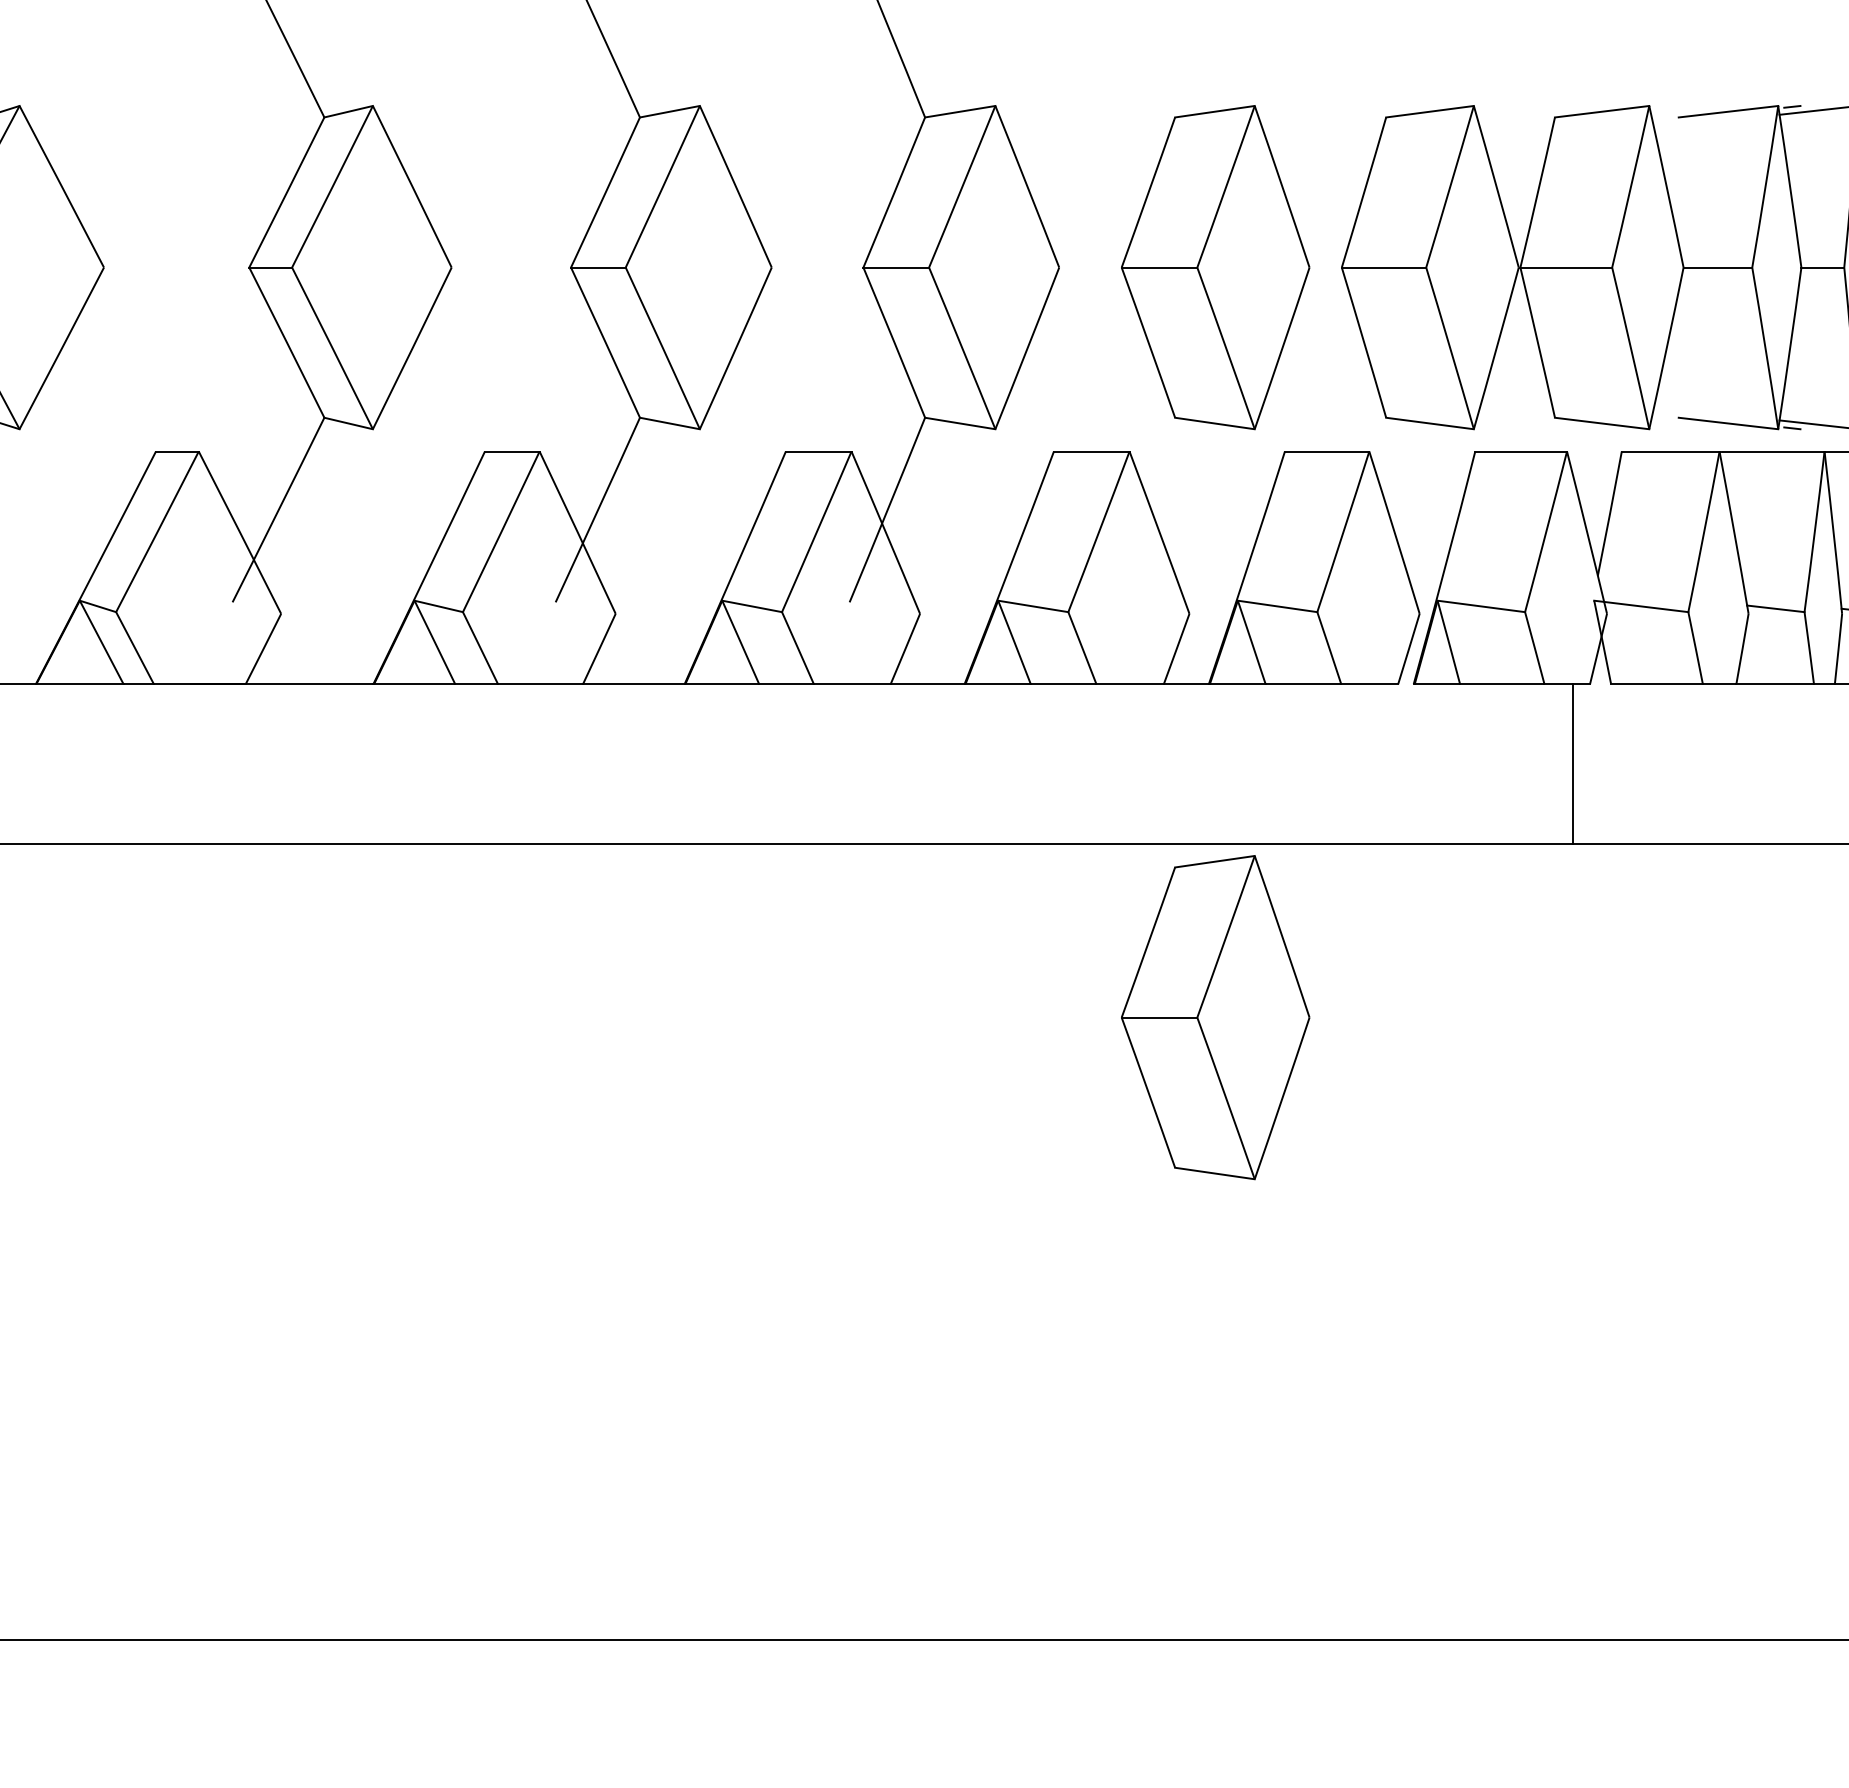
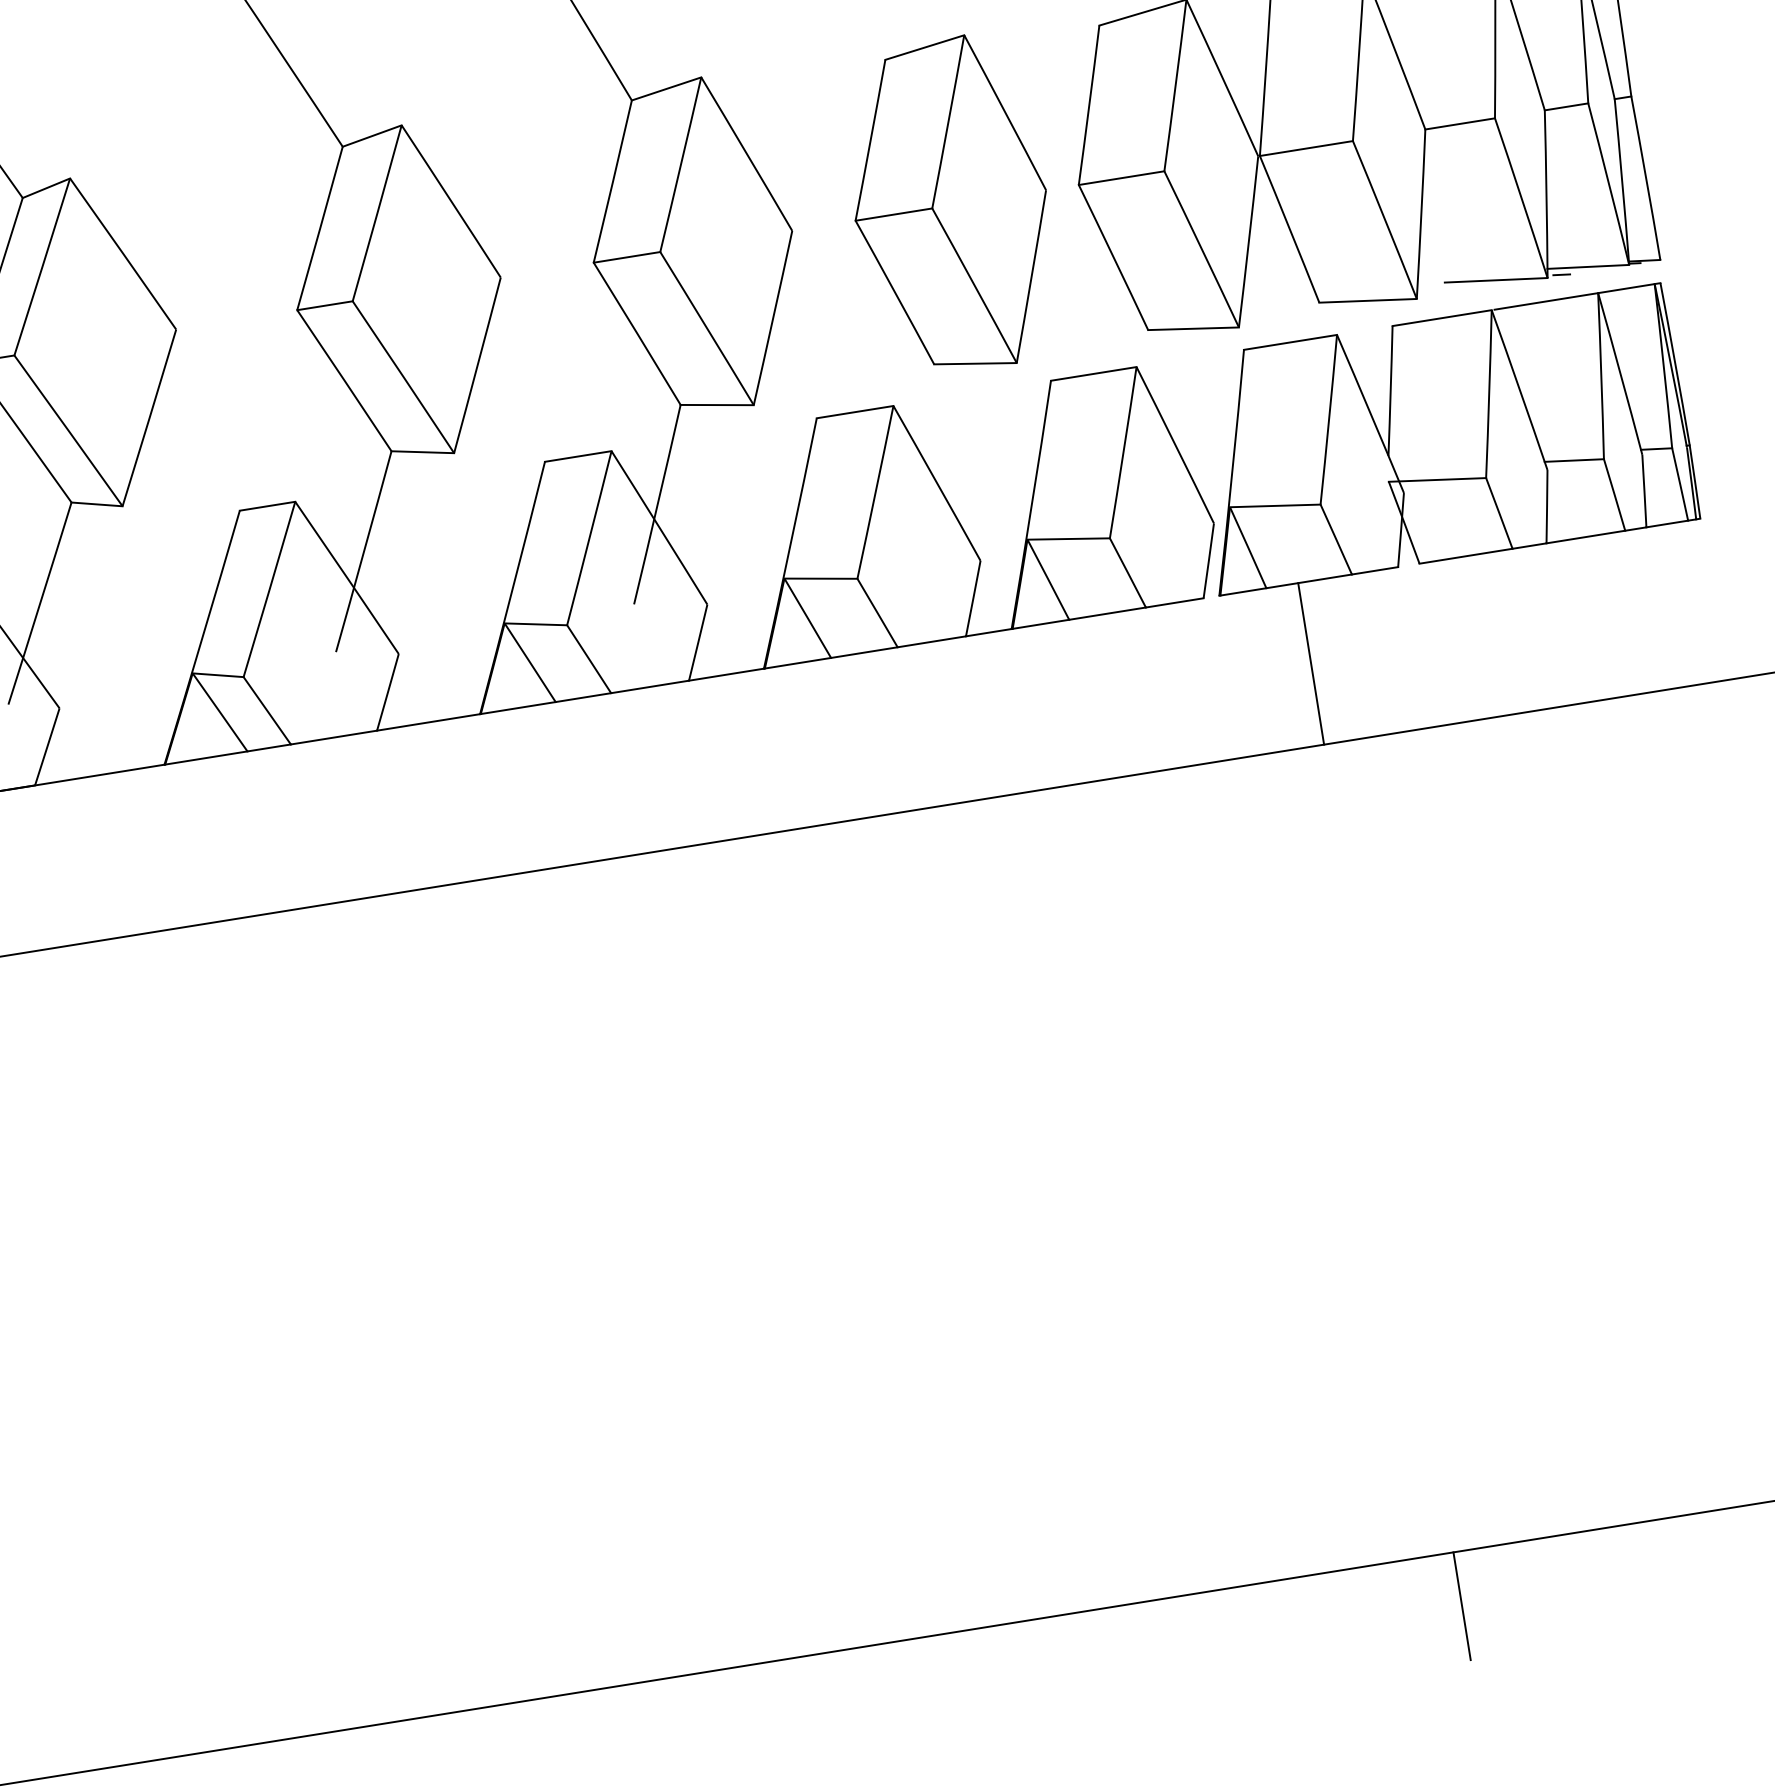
line: (1573, 763) -> (1311, 663), moved
part: (1215, 1017) -> (1072, 965), removed
line: (1491, 1693) -> (1462, 1606), added

